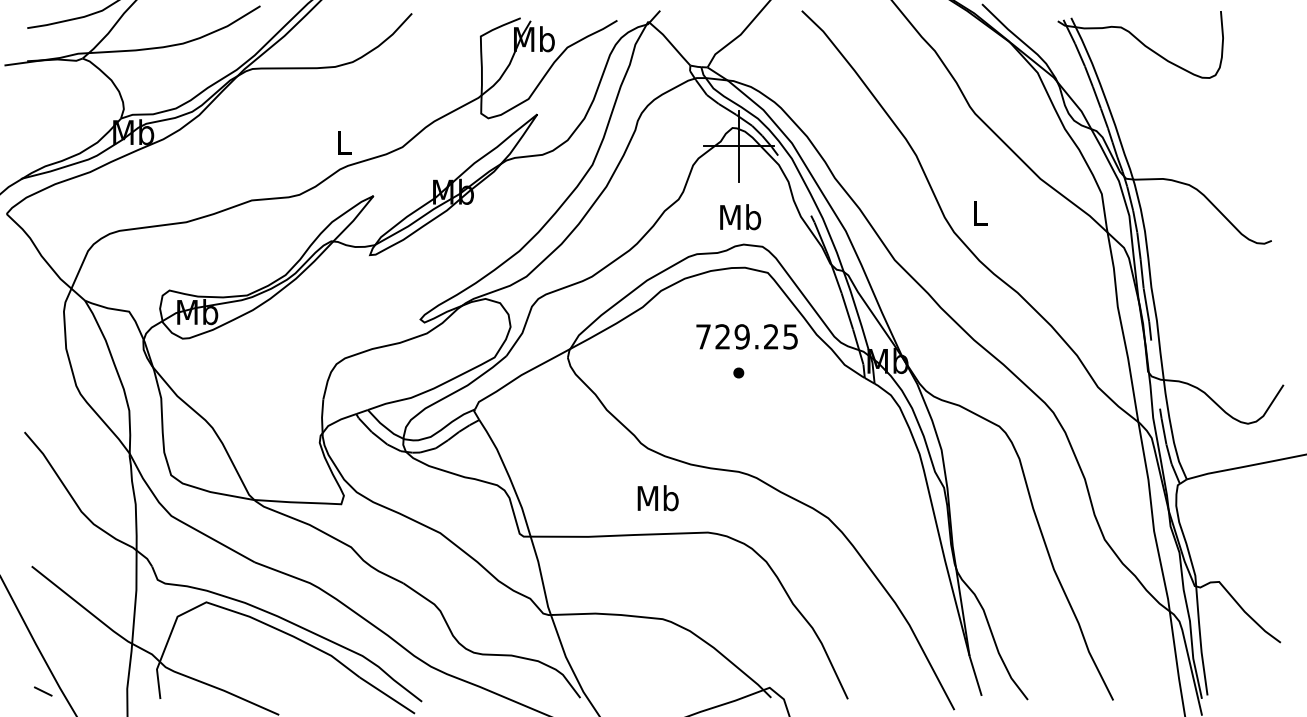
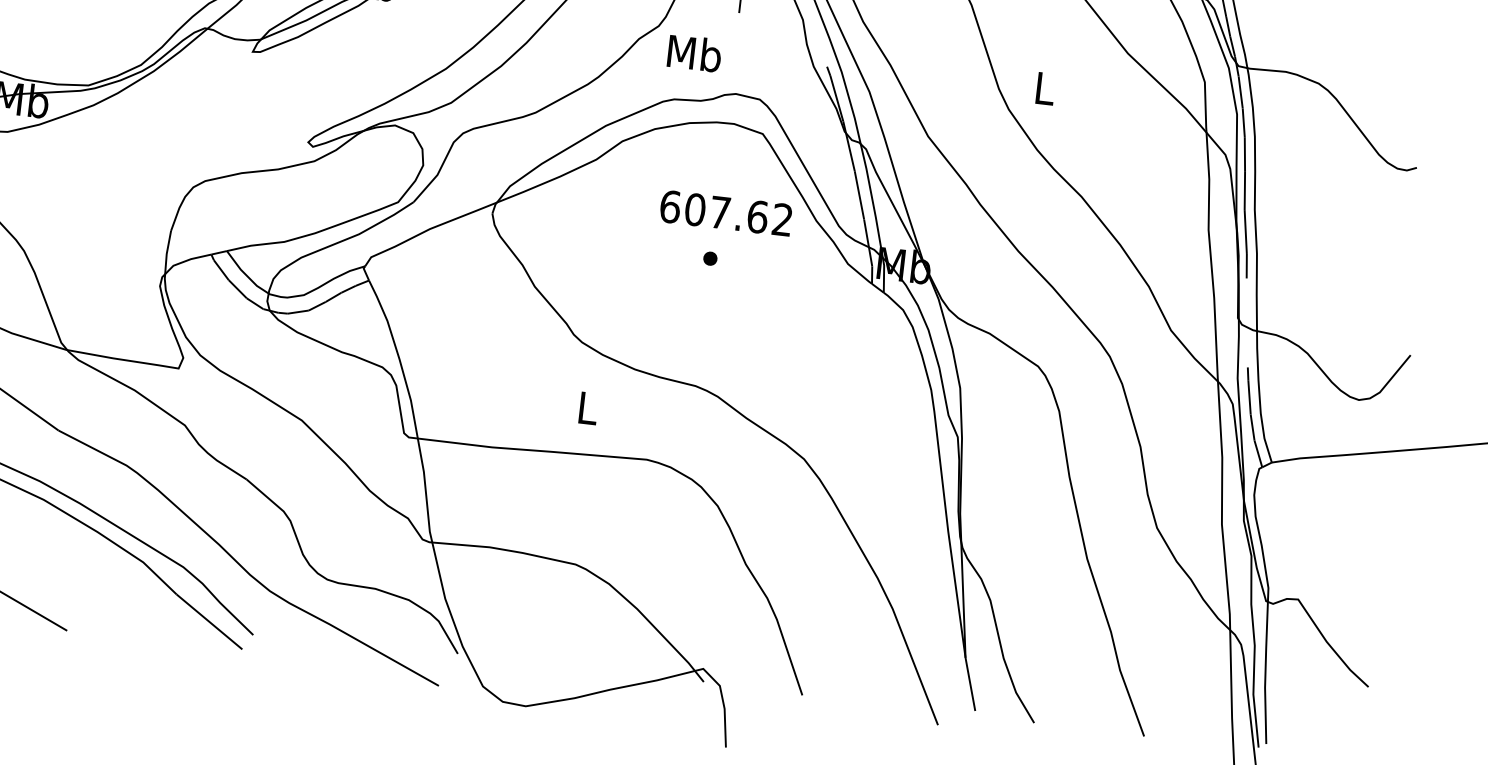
text: (740, 217) -> (694, 53), moved
text: (746, 336) -> (725, 212), 729.25 -> 607.62
text: (657, 498) -> (586, 408), Mb -> L

